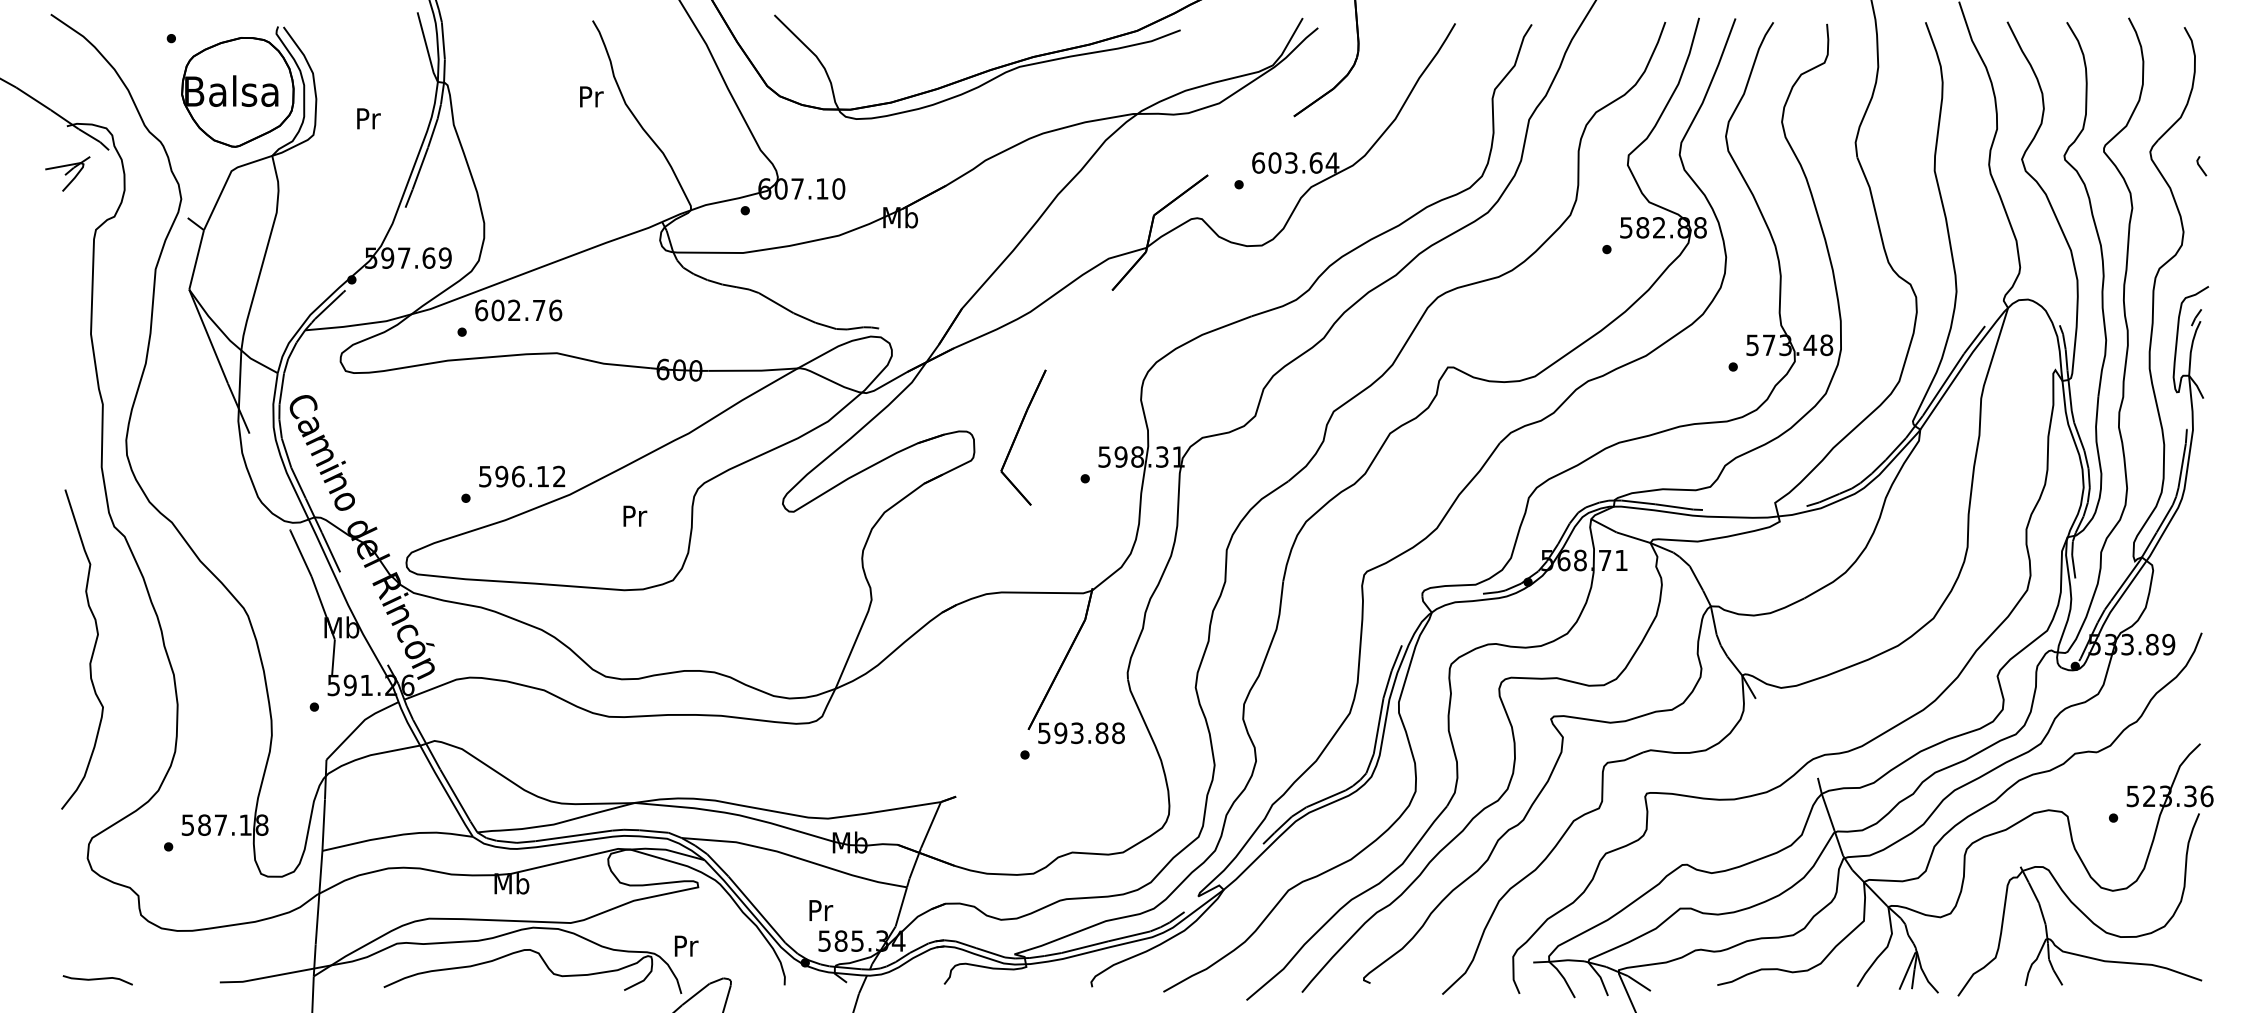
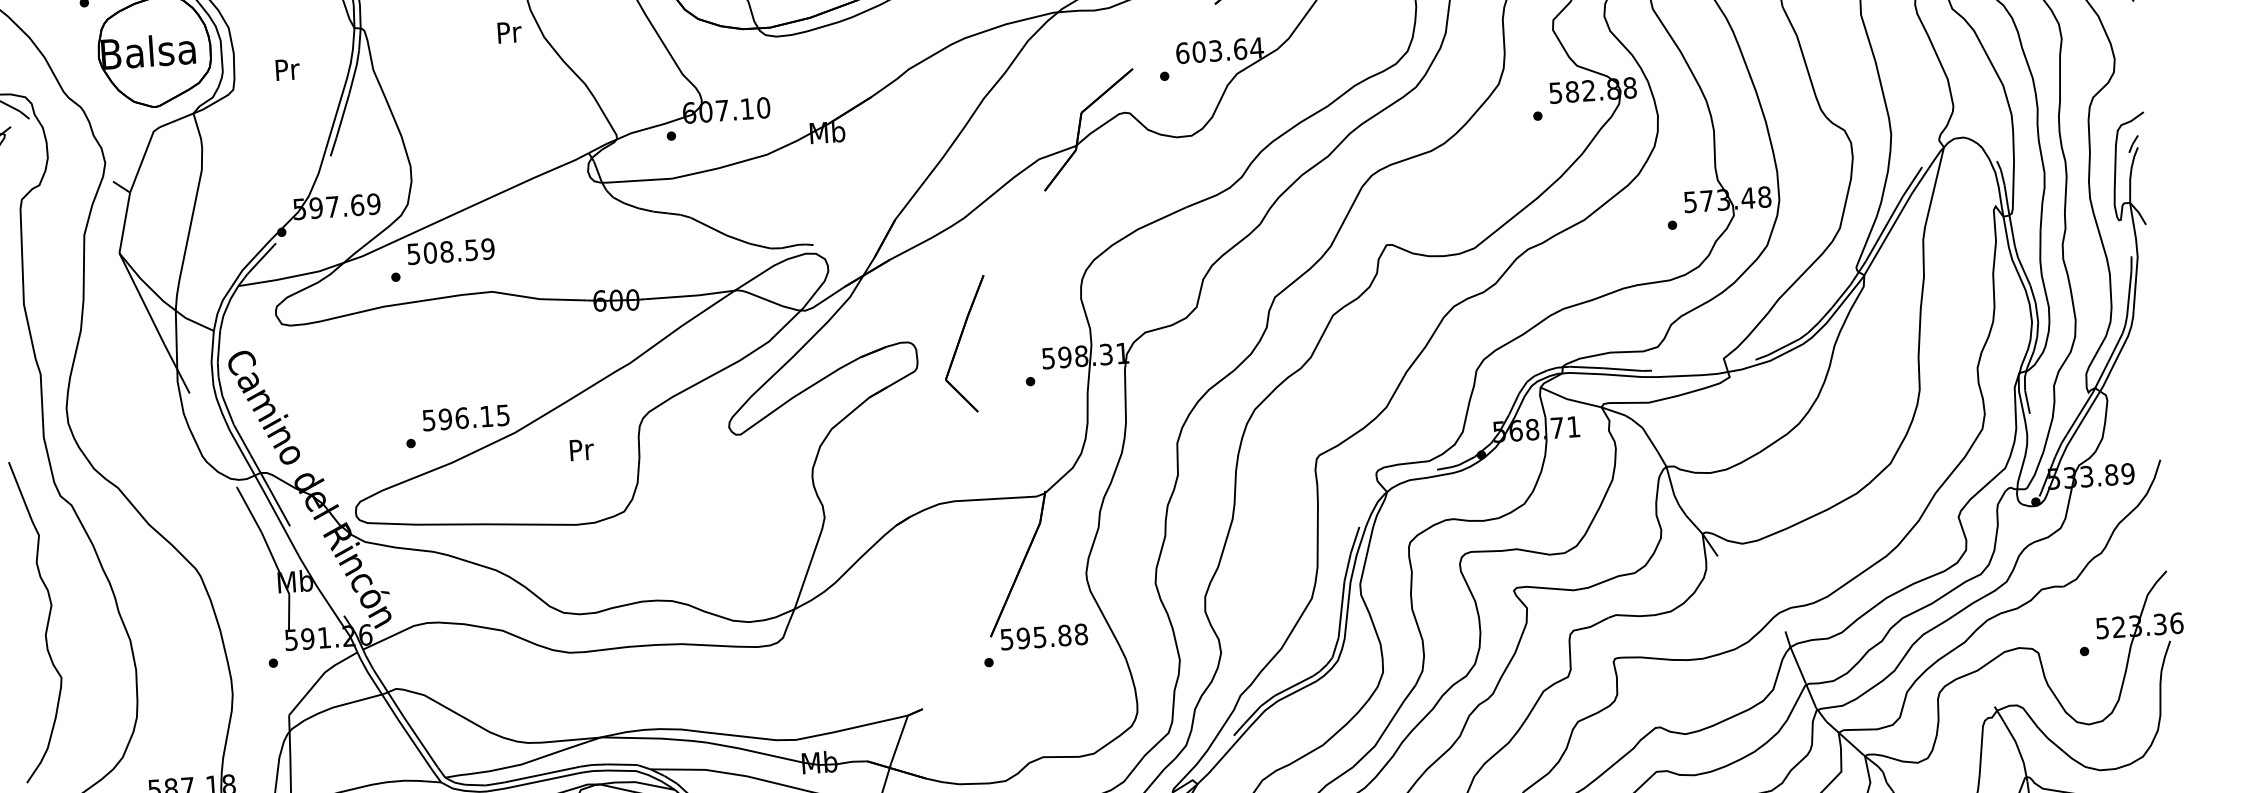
text: (518, 310) -> (450, 251), 602.76 -> 508.59
text: (559, 476) -> (503, 415), 596.12 -> 596.15
text: (1077, 732) -> (1040, 636), 593.88 -> 595.88

